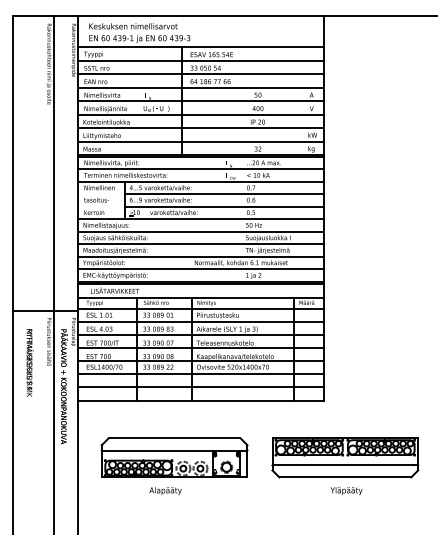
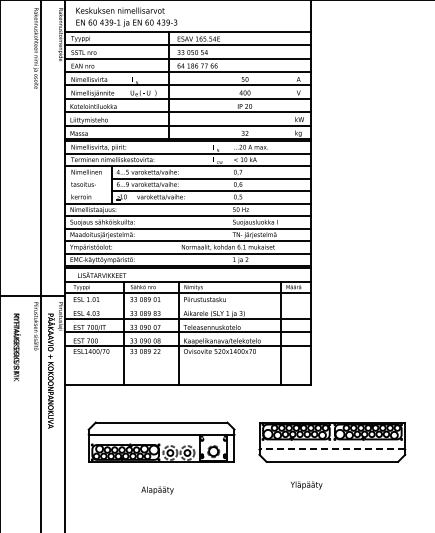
line: (201, 322) -> (188, 306), removed
line: (201, 373) -> (188, 357), removed
line: (201, 387) -> (188, 371), removed
line: (345, 464) -> (332, 448), solid -> dashed
text: (165, 490) -> (157, 489), moved
text: (346, 490) -> (306, 484), moved

